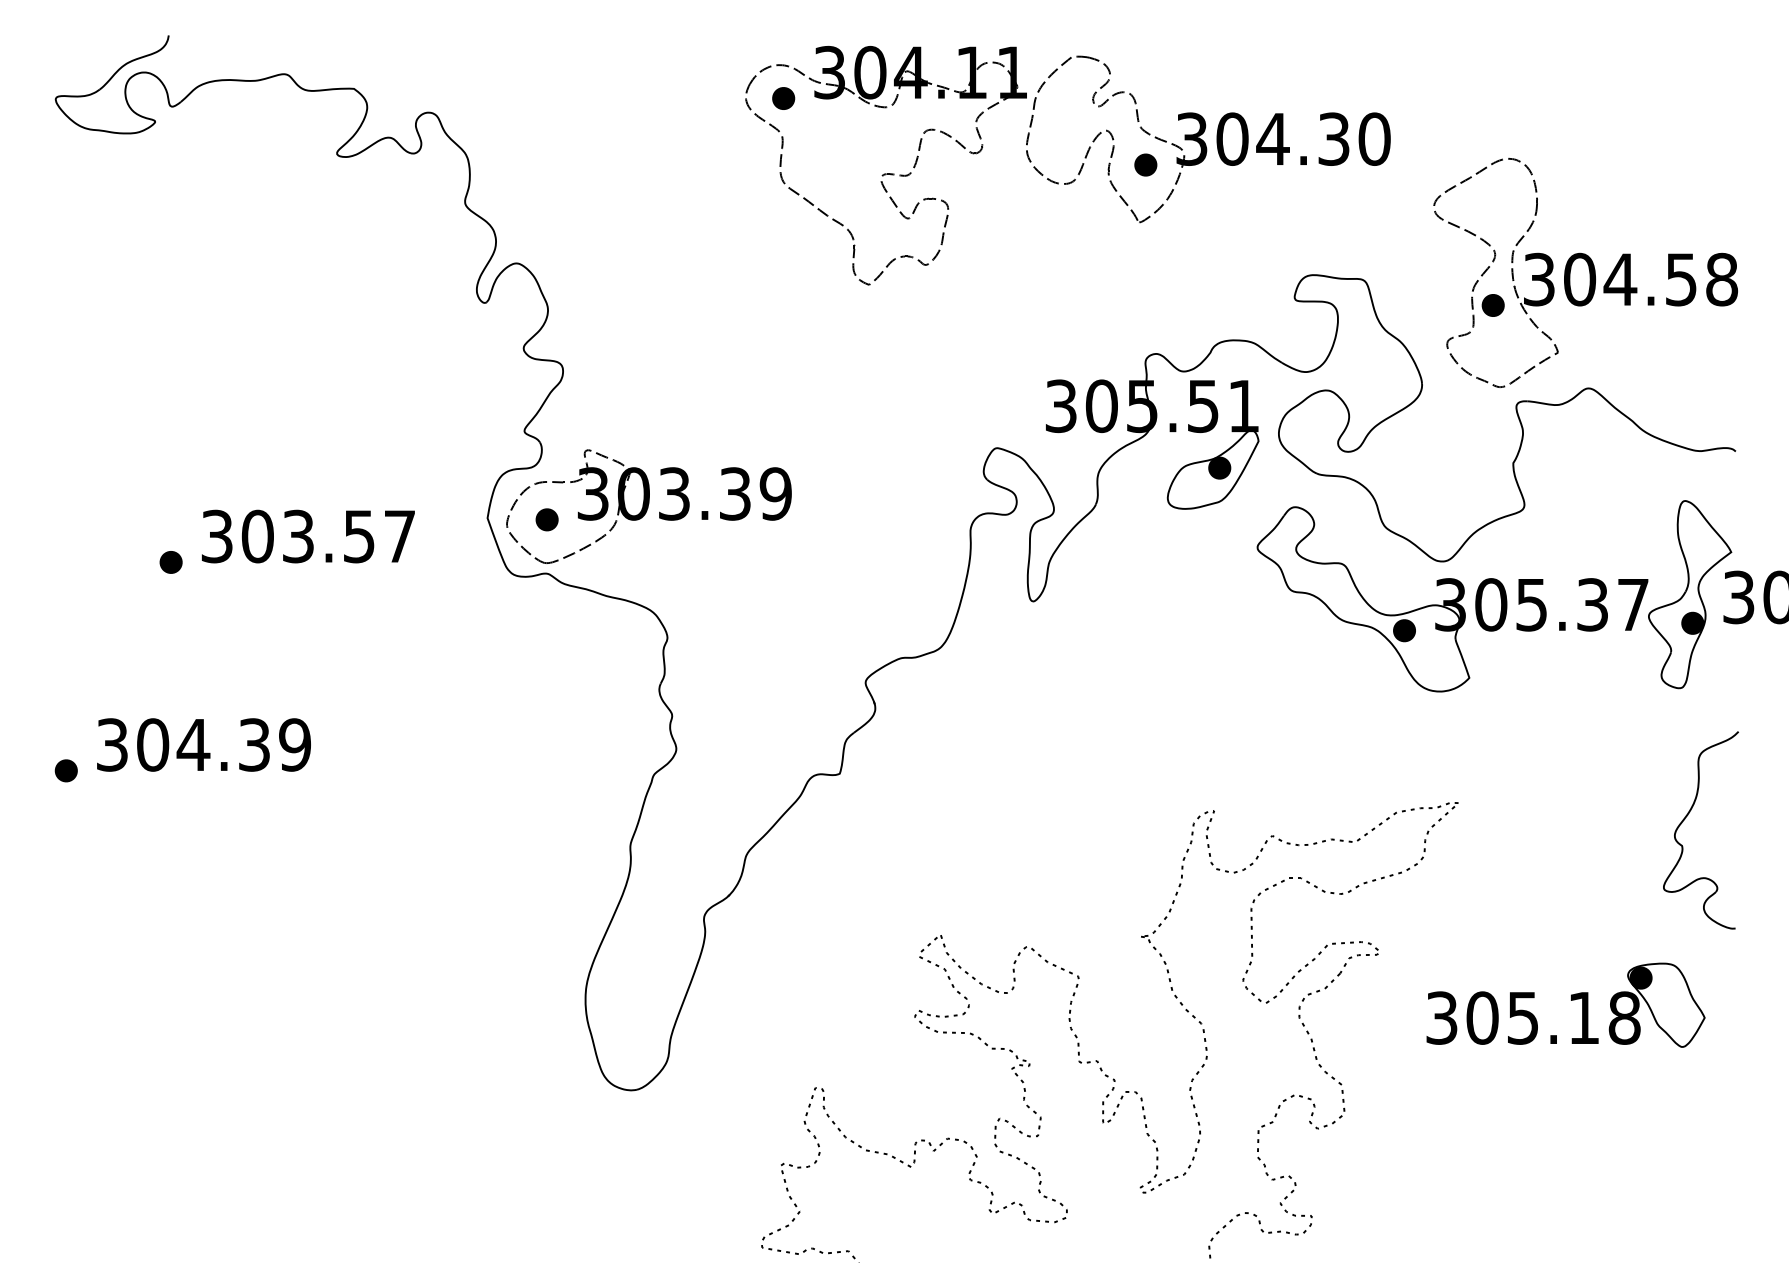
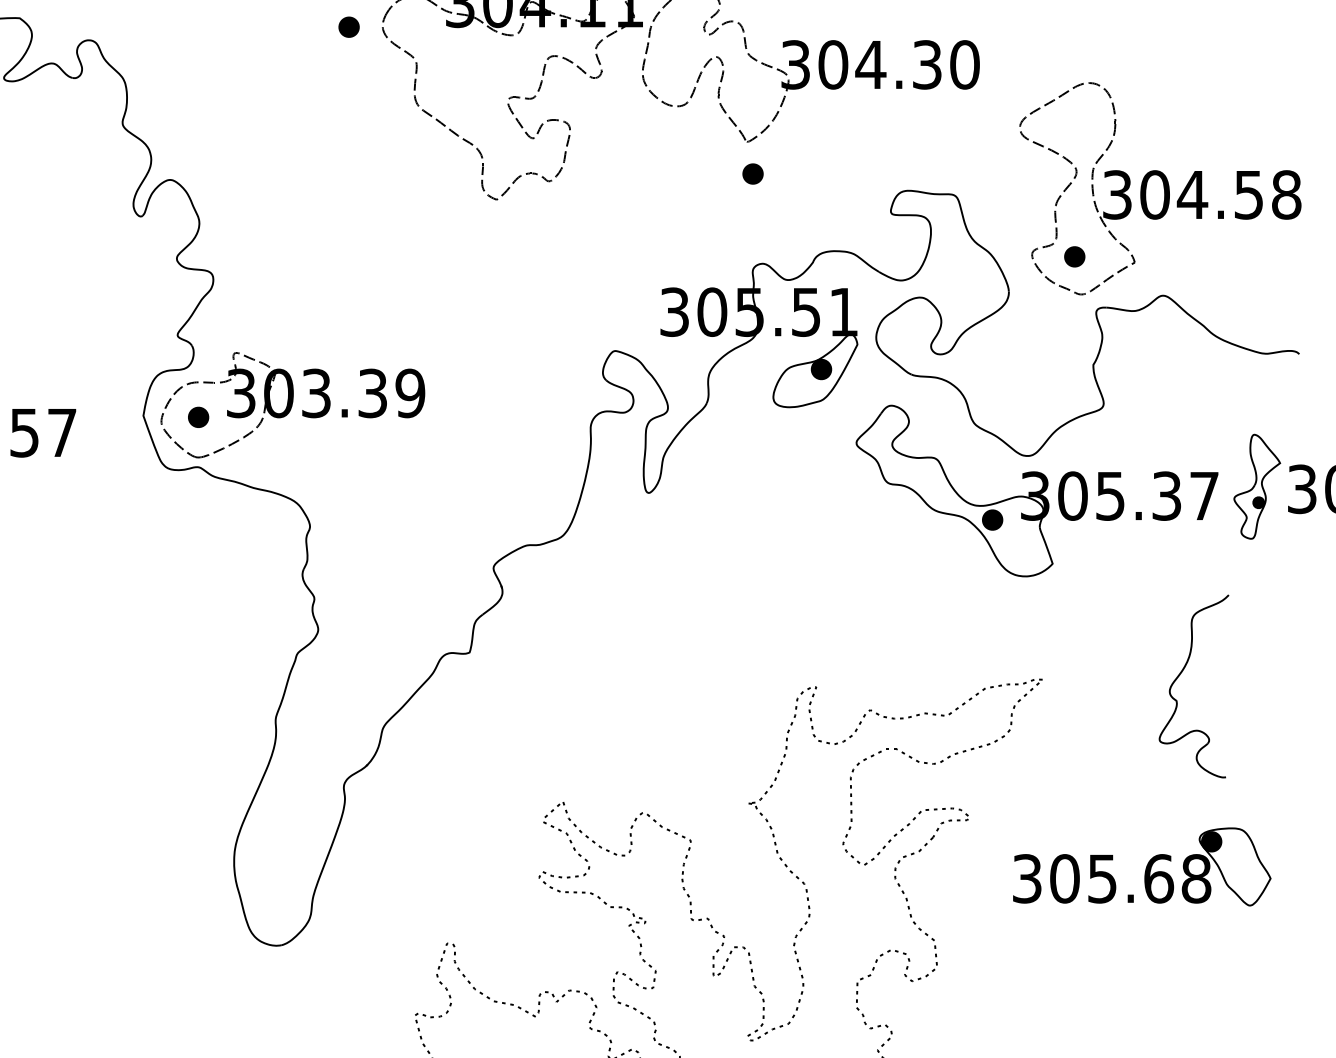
part: (783, 98) -> (348, 27), moved
part: (1145, 164) -> (752, 173), moved
part: (1492, 305) -> (1074, 256), moved
part: (1690, 594) -> (1257, 486), size x0.6
part: (1685, 819) -> (1179, 676), moved
text: (1584, 1017) -> (1159, 878), 305.18 -> 305.68

